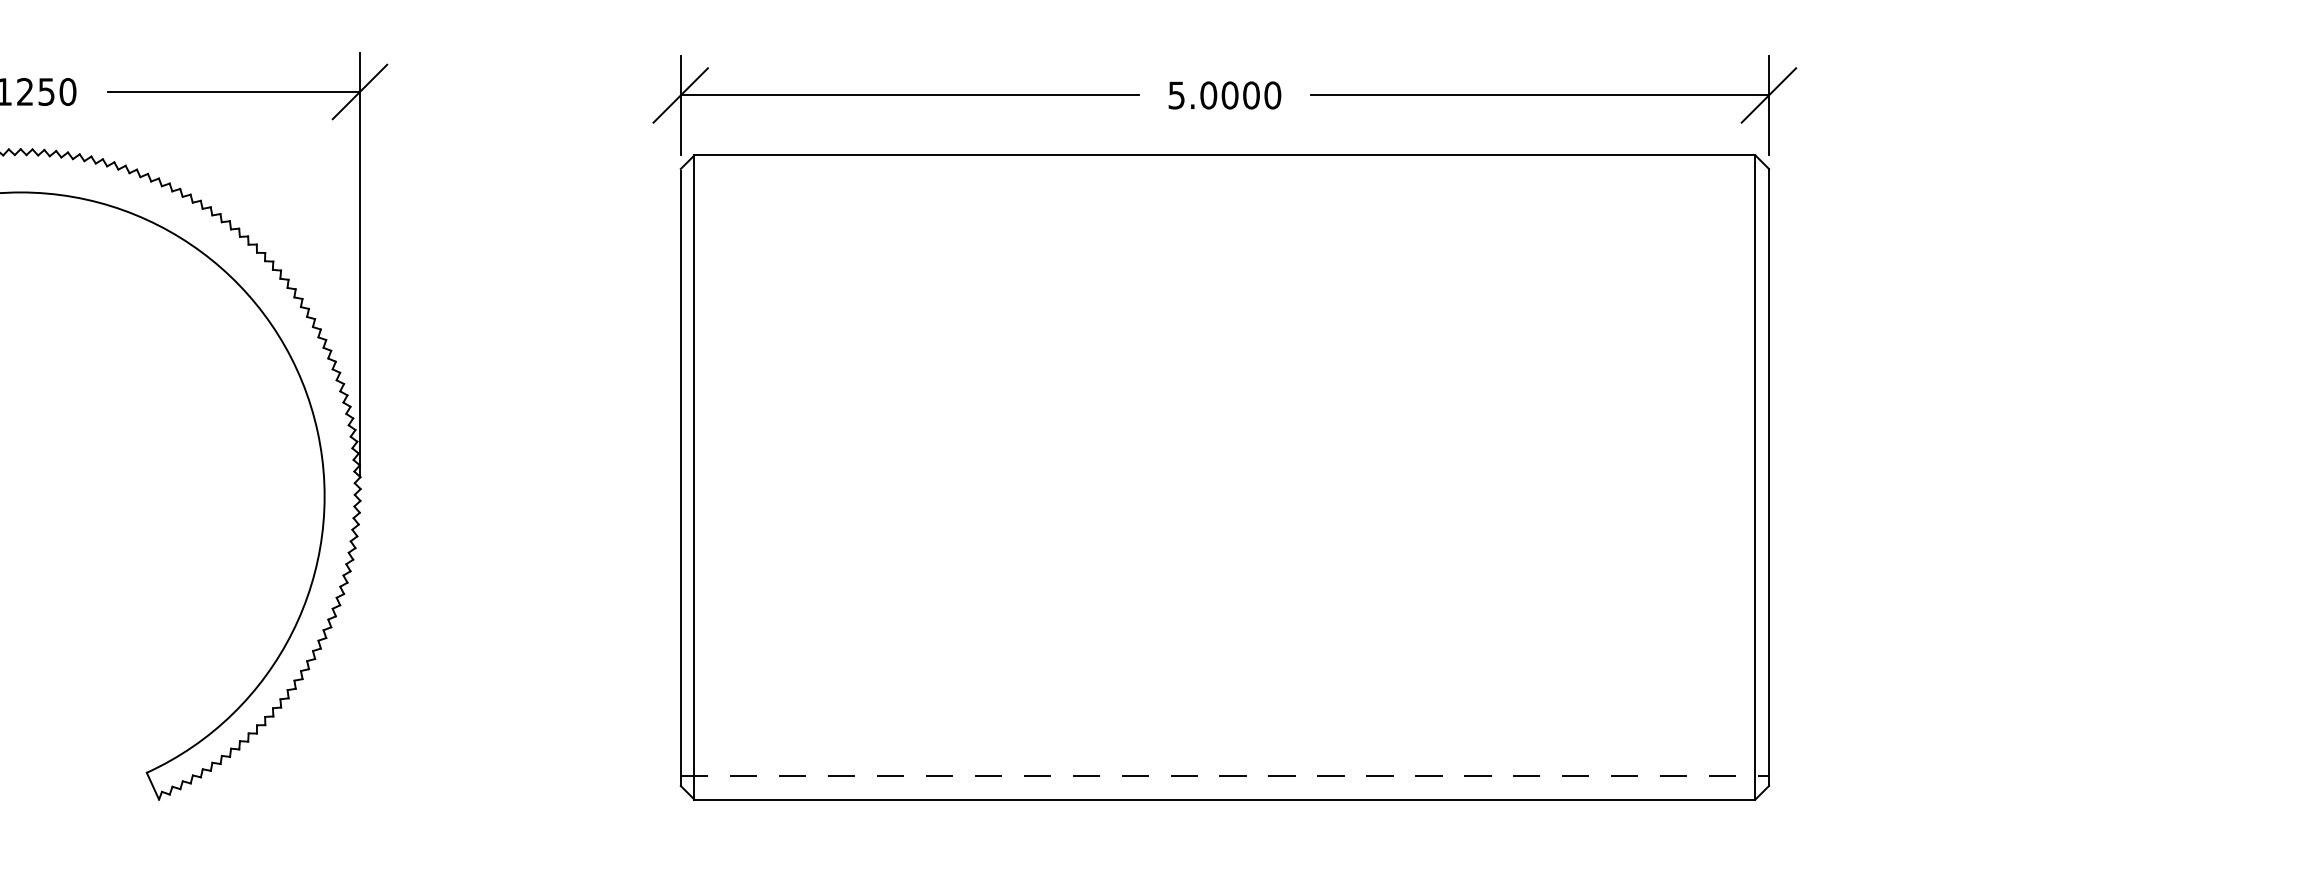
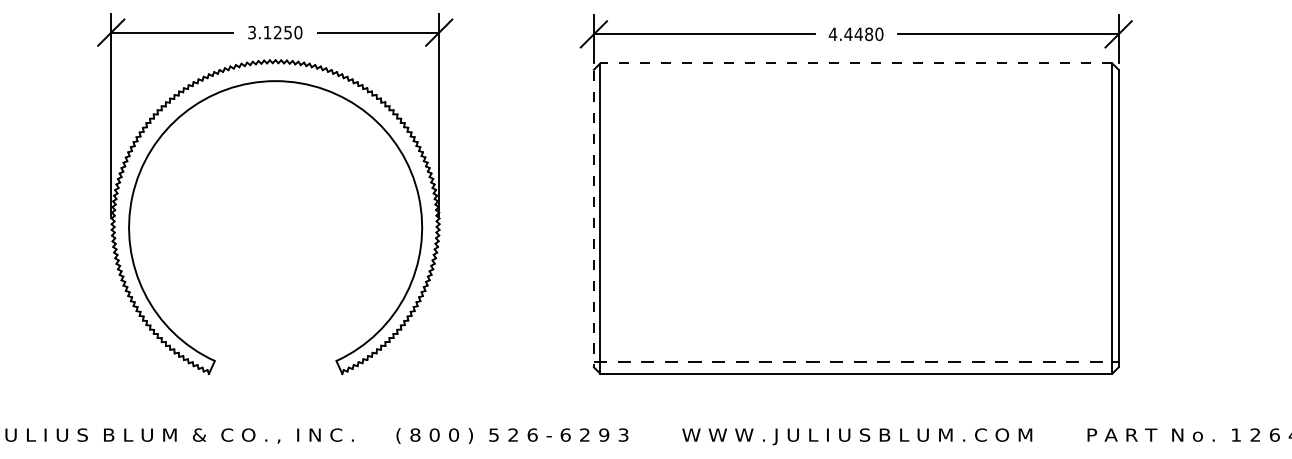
text: (1212, 95) -> (850, 34), 5.0000 -> 4.4480
line: (1225, 155) -> (856, 63), solid -> dashed
line: (679, 479) -> (593, 219), solid -> dashed

